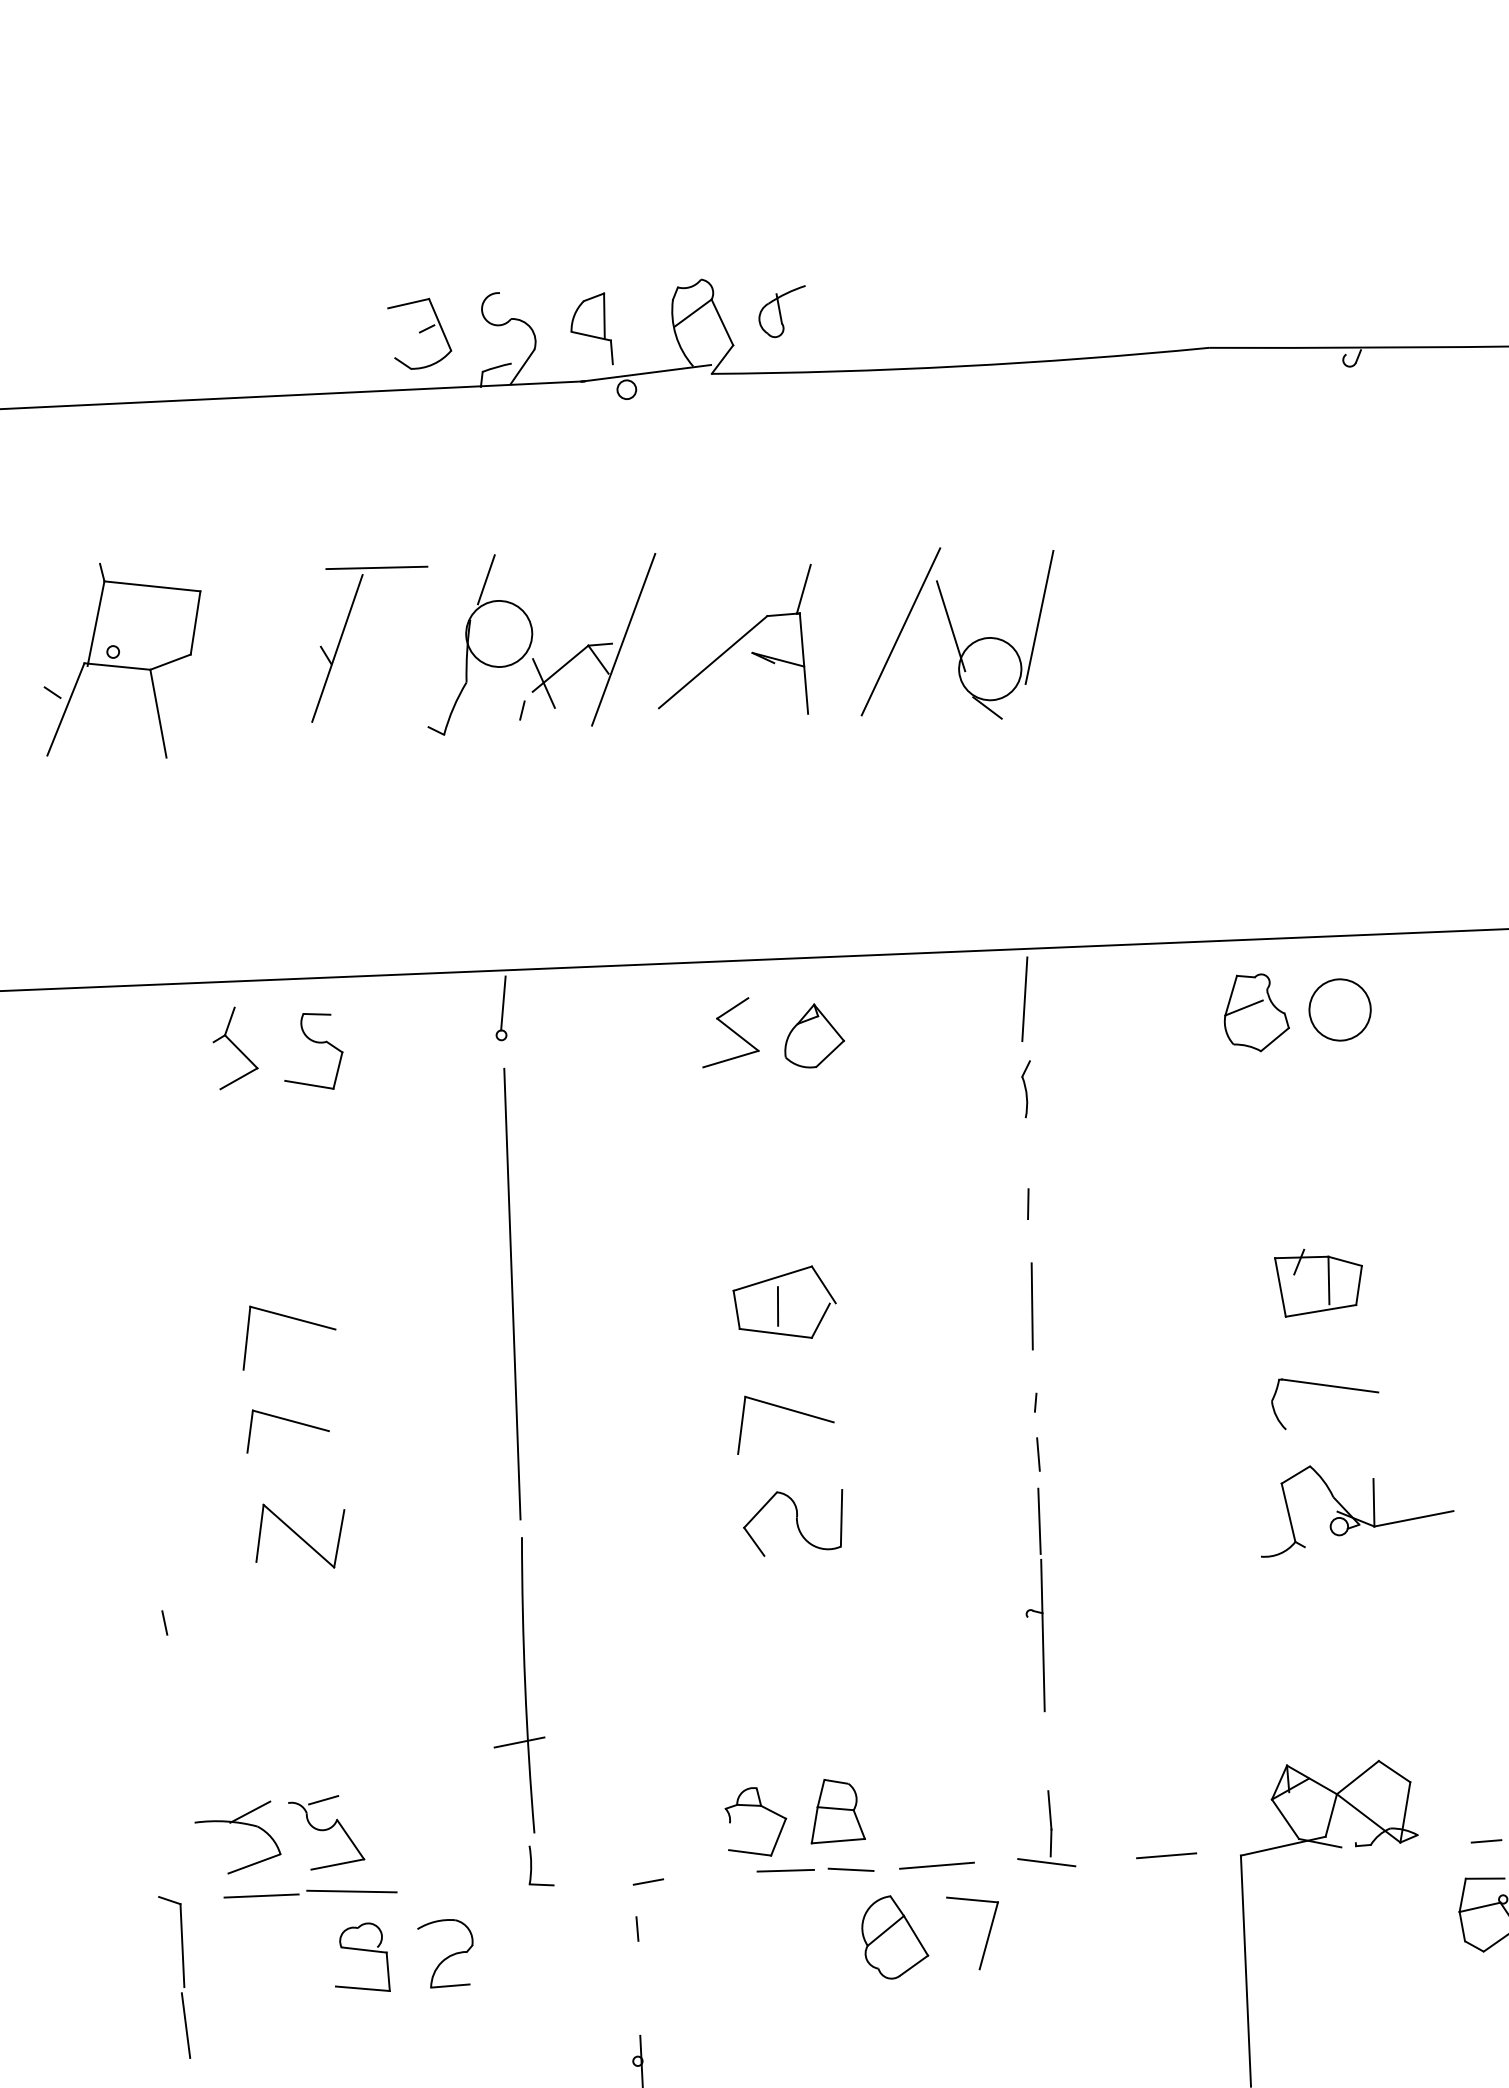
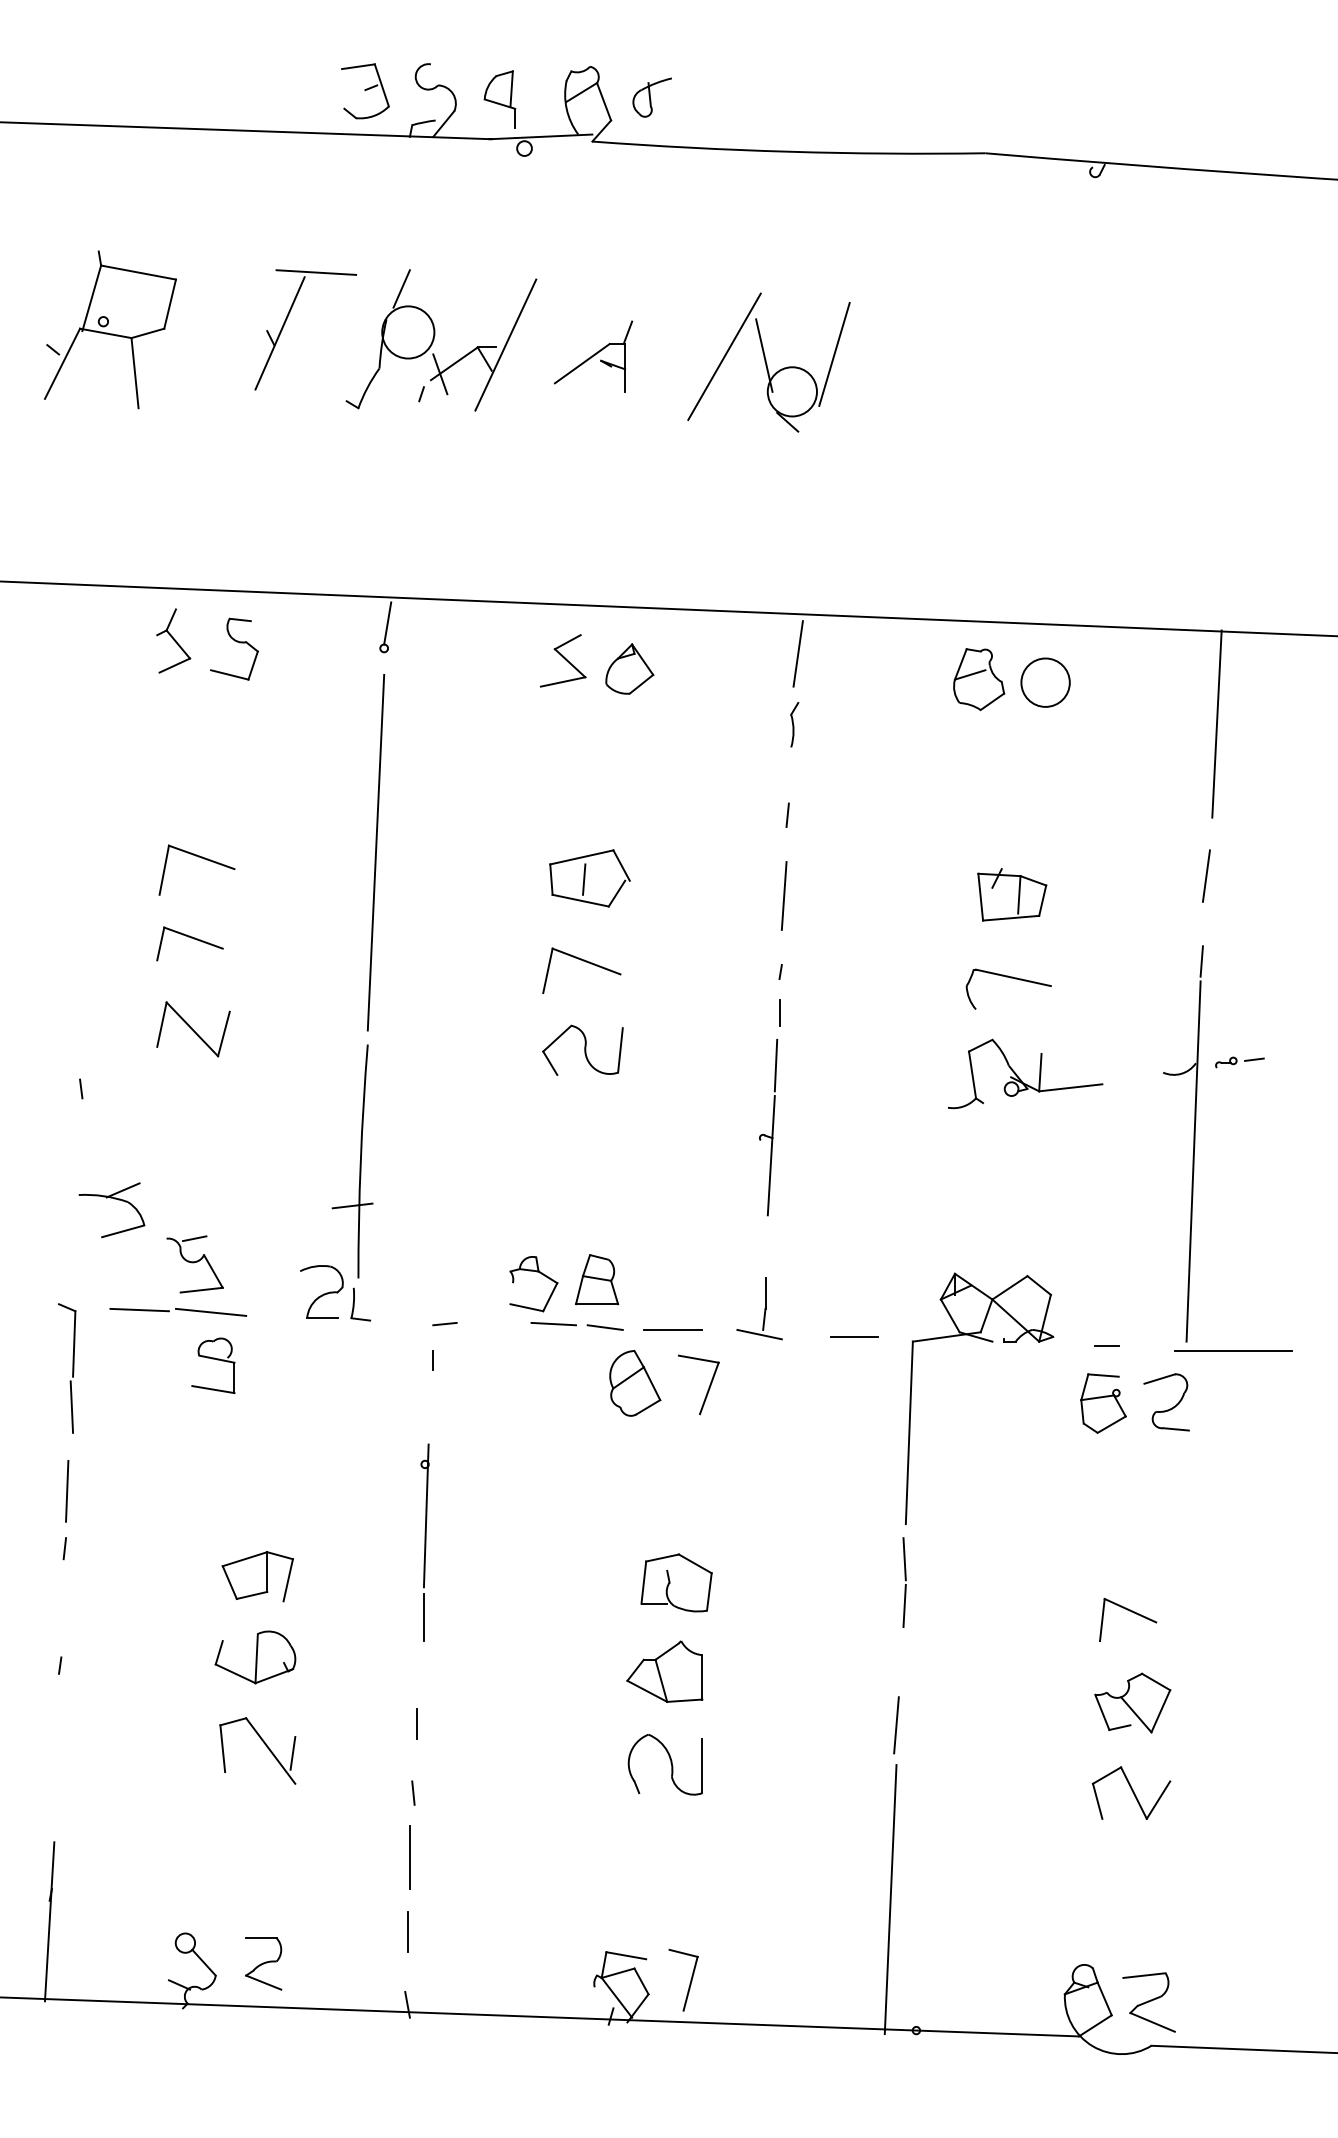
part: (735, 645) -> (593, 356), size x0.6
part: (240, 1824) -> (114, 1199), moved
part: (446, 1952) -> (321, 1291), moved

